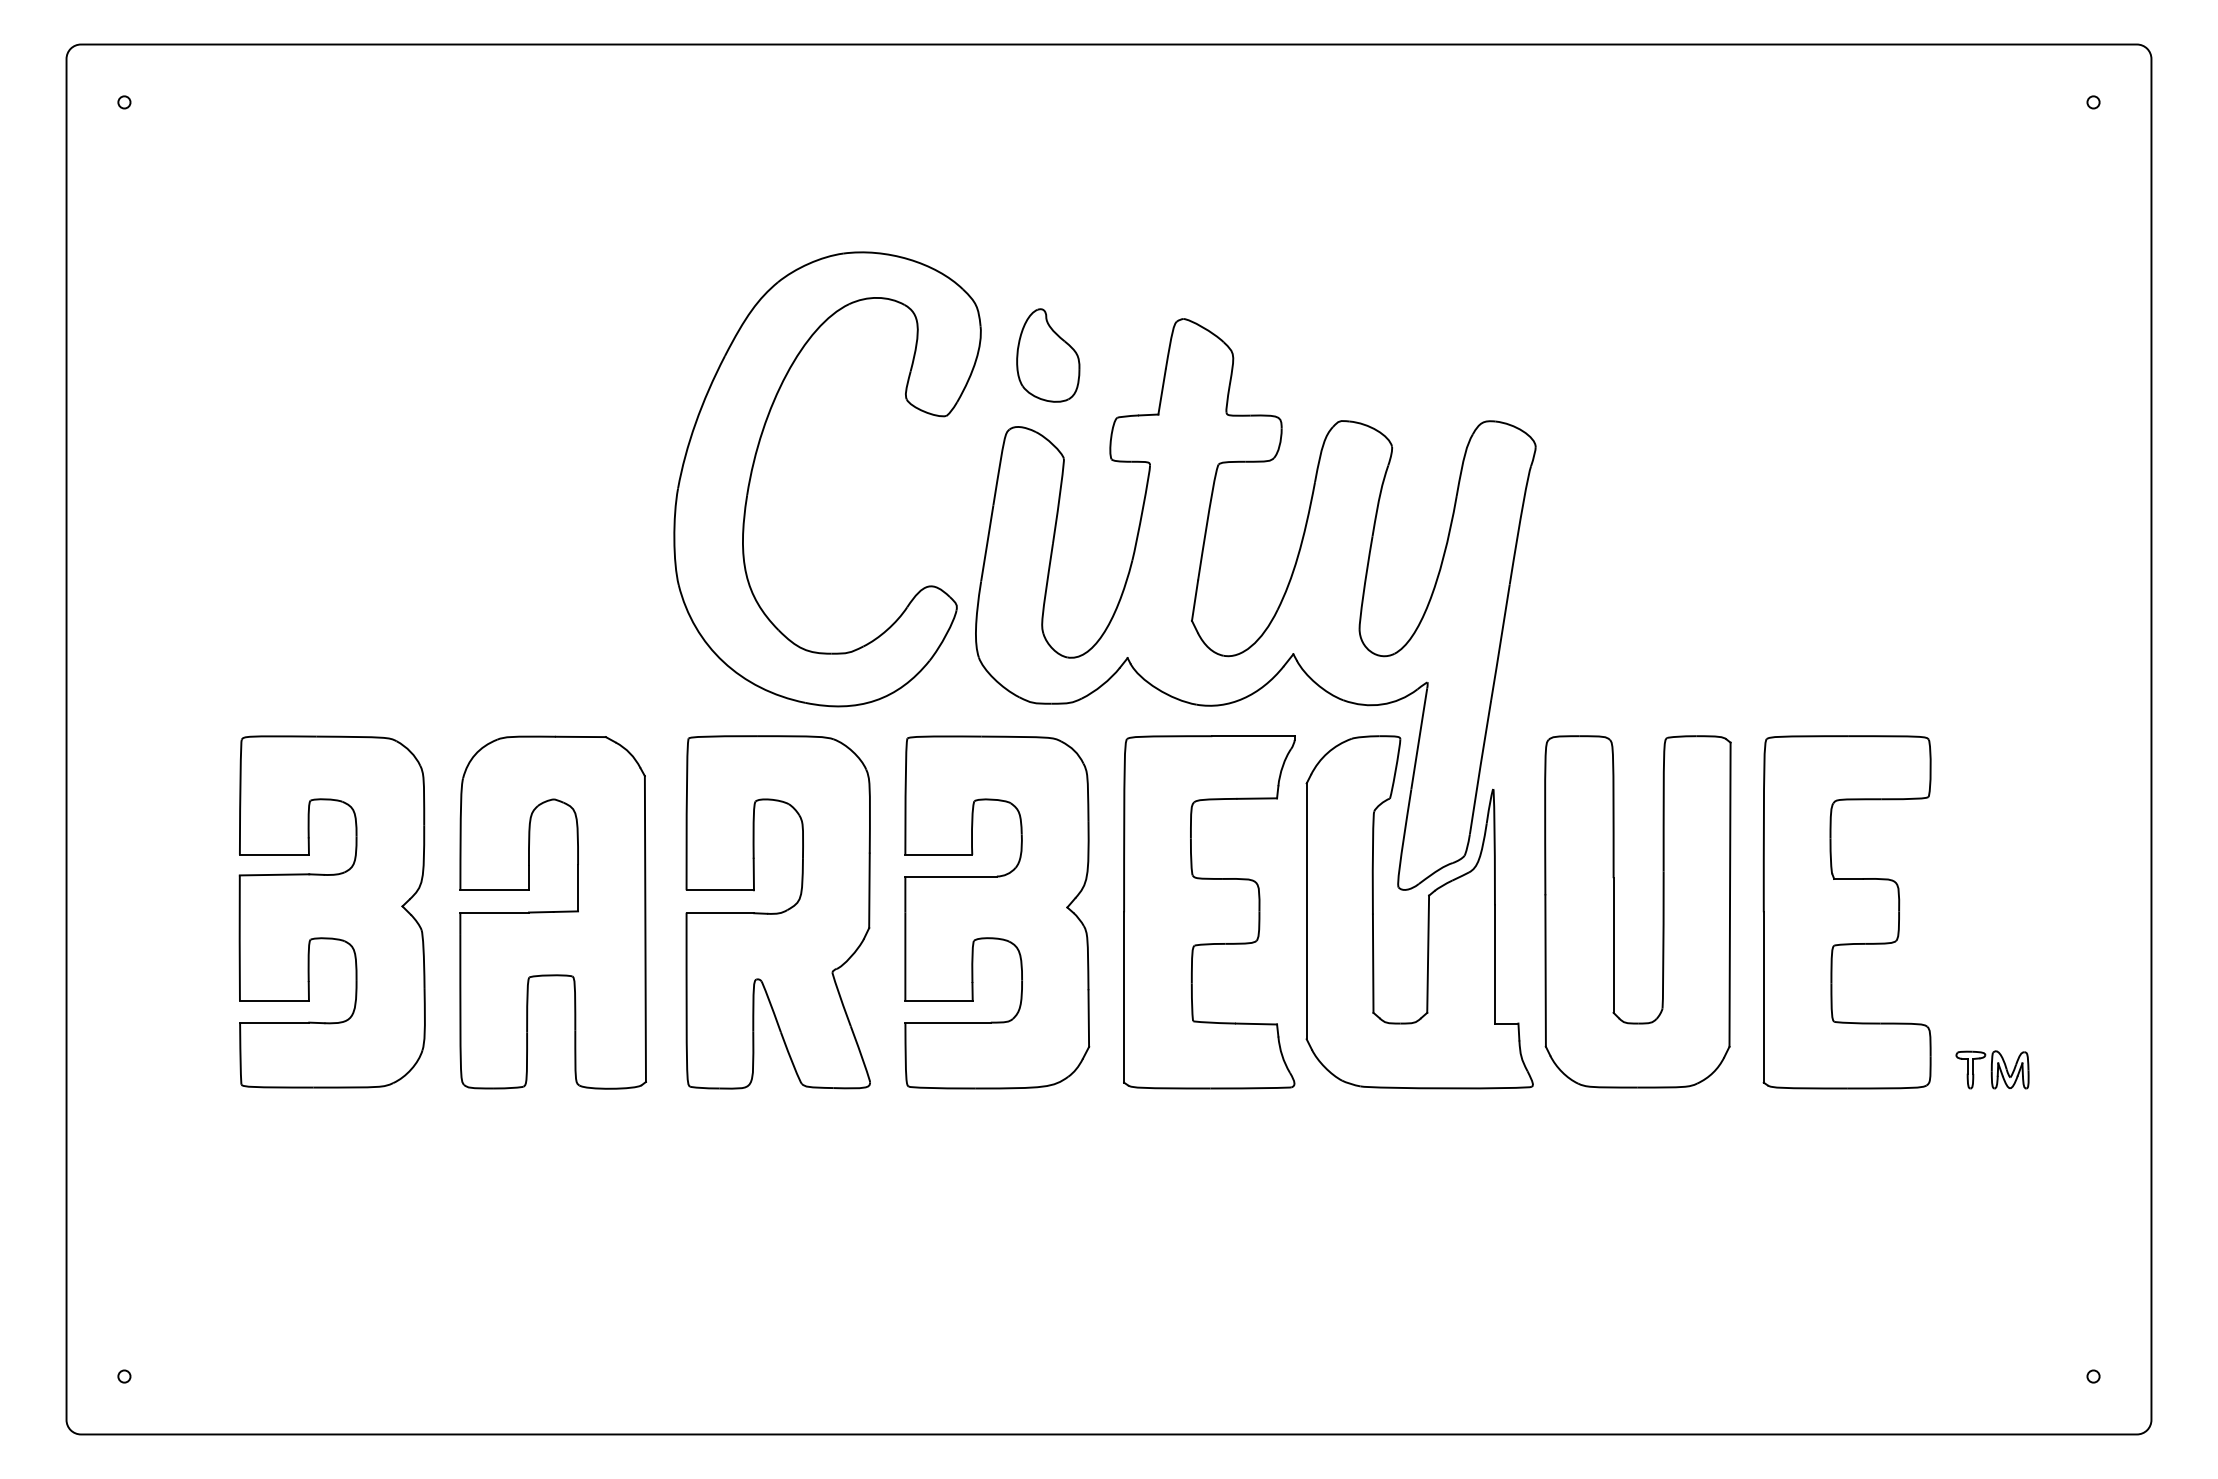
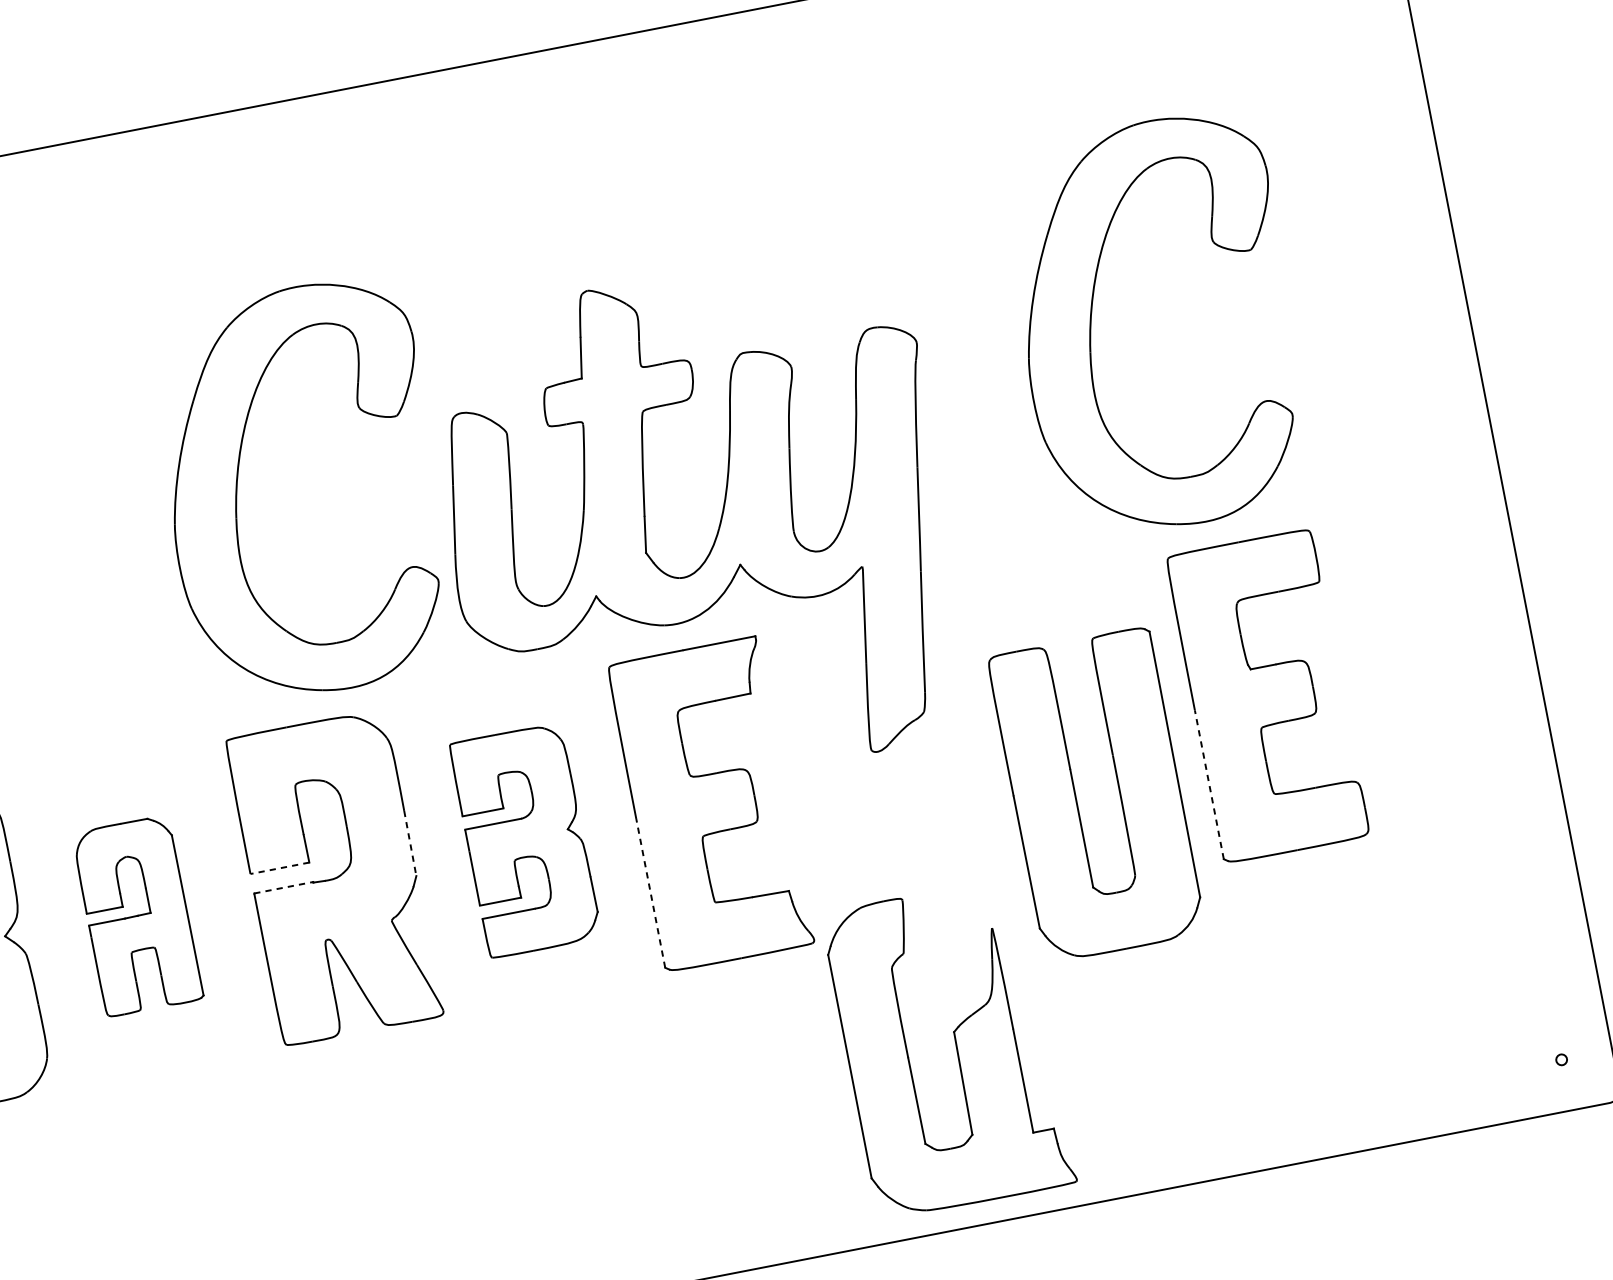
part: (1048, 355) -> (475, 345), removed
part: (1733, 460) -> (1091, 321), added
line: (720, 890) -> (280, 868), solid -> dashed
line: (869, 891) -> (410, 844), solid -> dashed
part: (1614, 911) -> (1076, 798), moved
part: (552, 912) -> (137, 916), size x0.6
line: (720, 912) -> (283, 887), solid -> dashed
part: (997, 912) -> (525, 840), size x0.7
part: (1427, 912) -> (955, 1047), moved
line: (1124, 997) -> (651, 893), solid -> dashed
line: (1763, 997) -> (1209, 784), solid -> dashed
part: (1992, 1069) -> (1421, 808), removed

